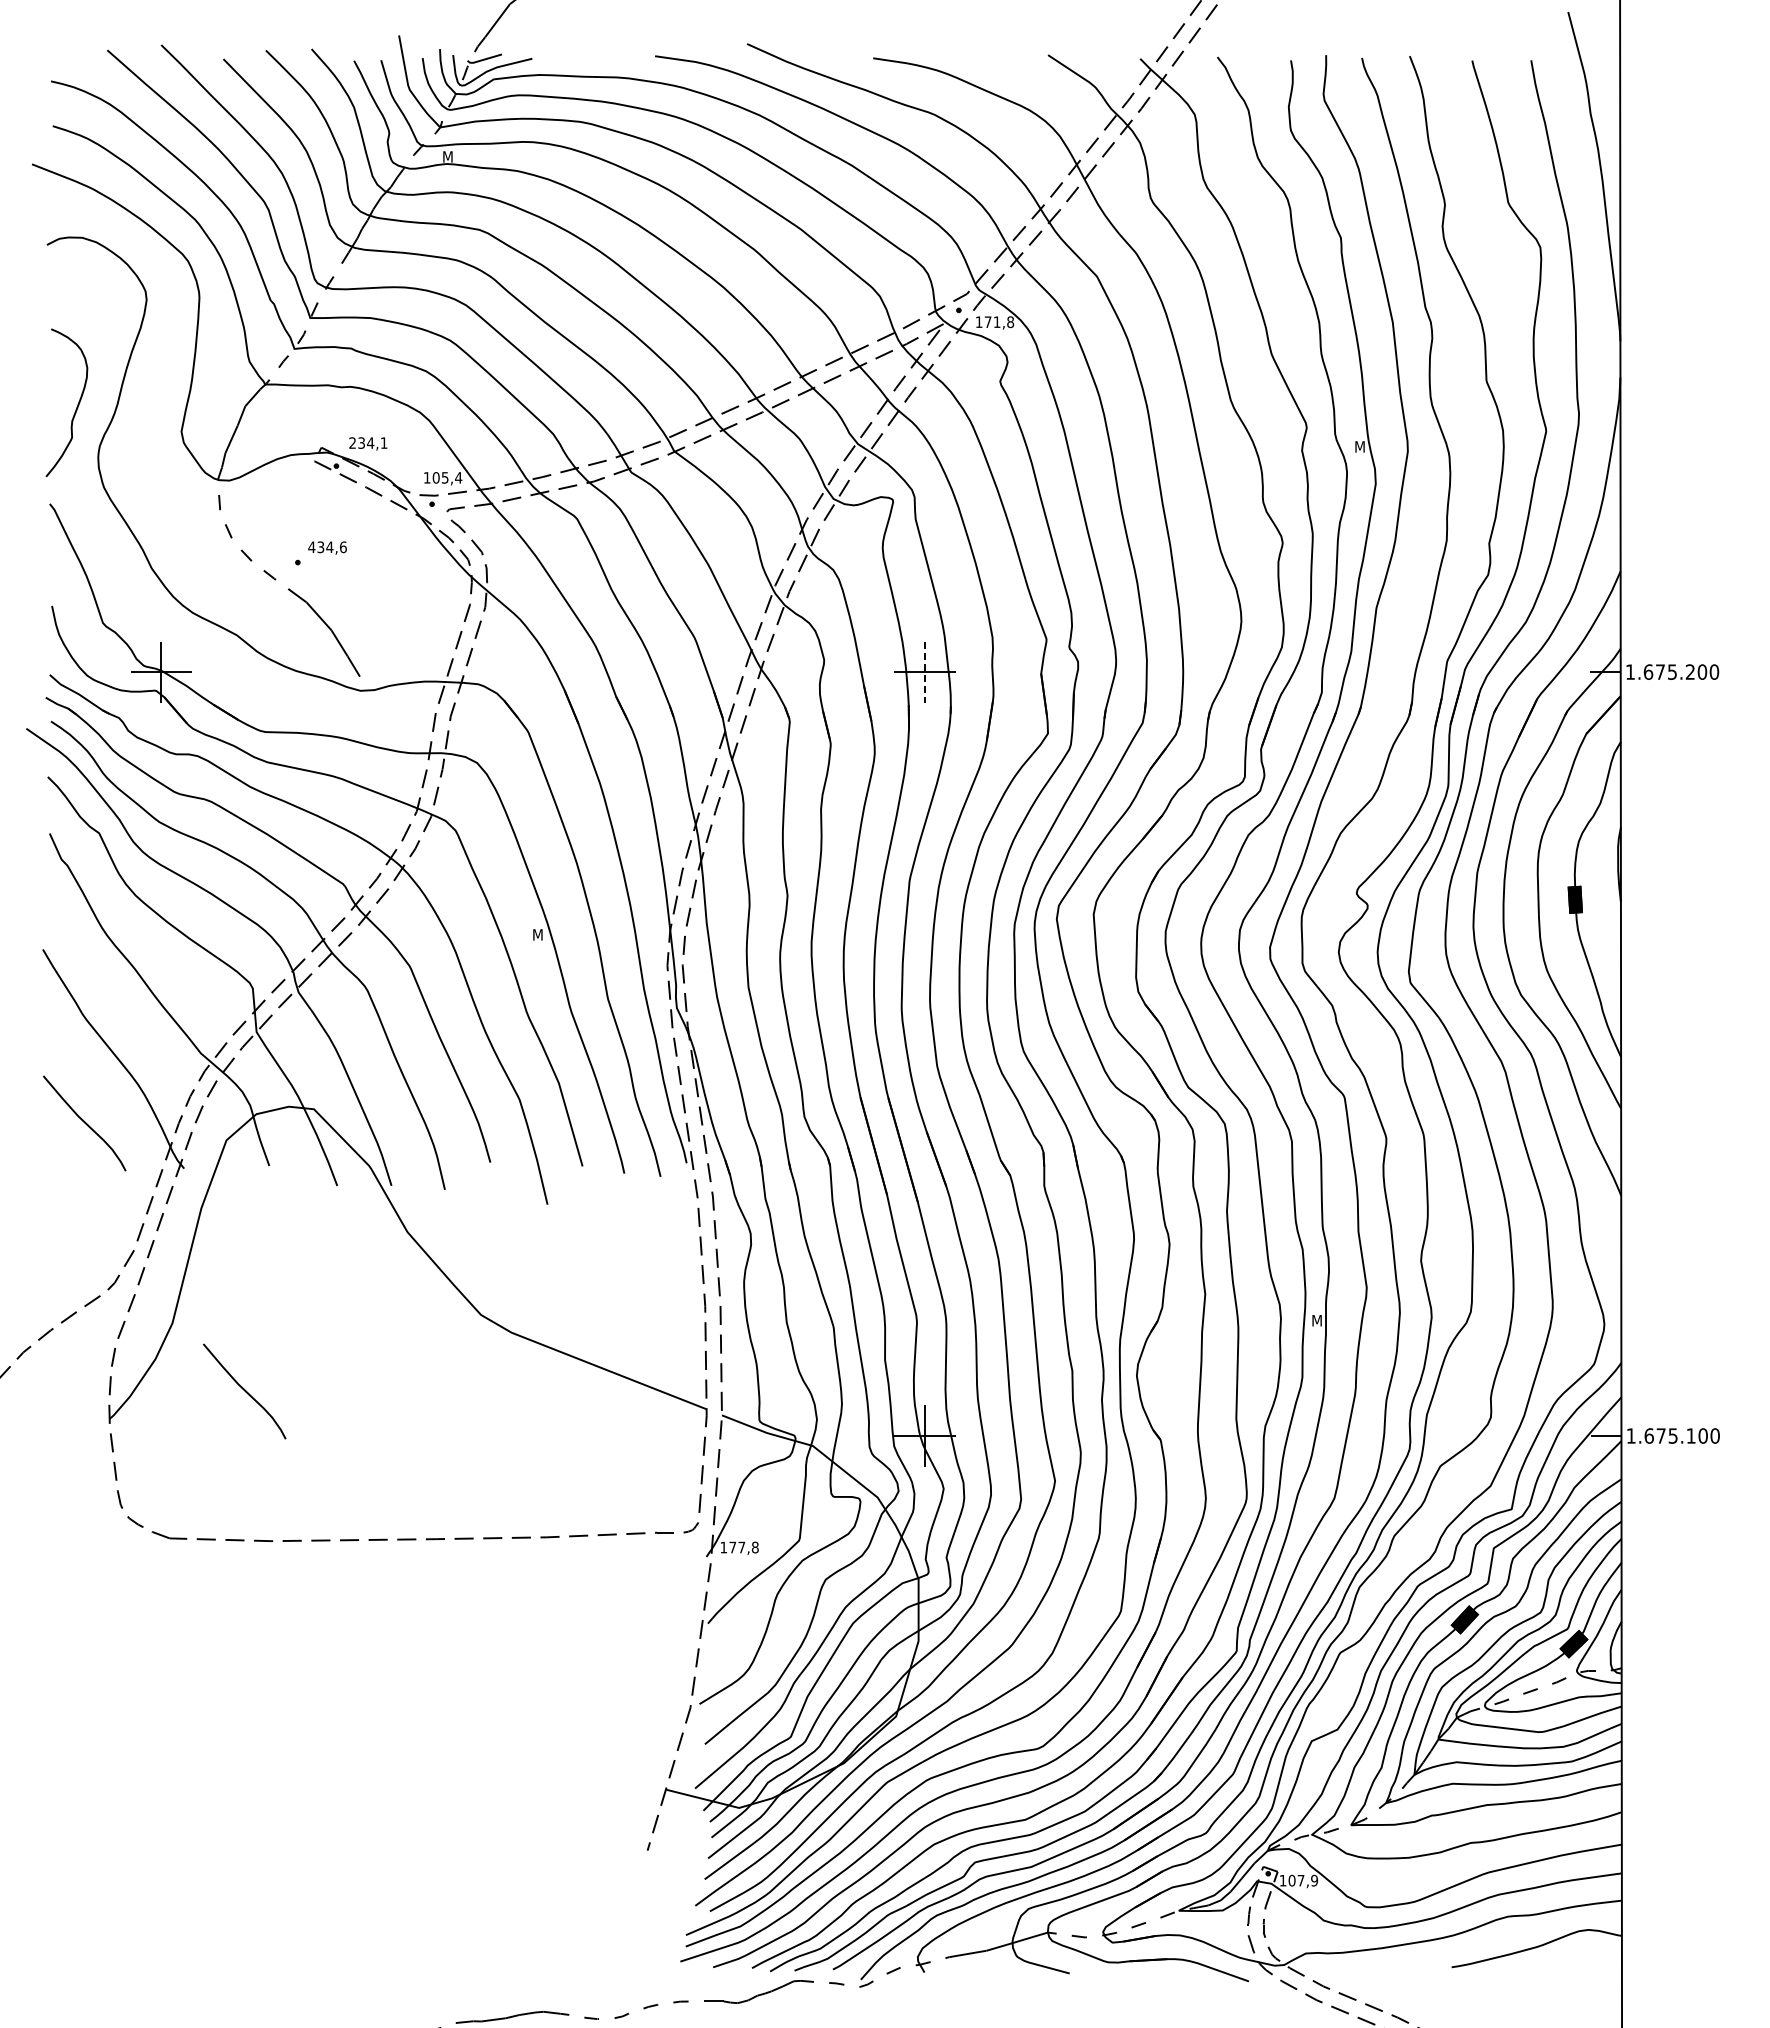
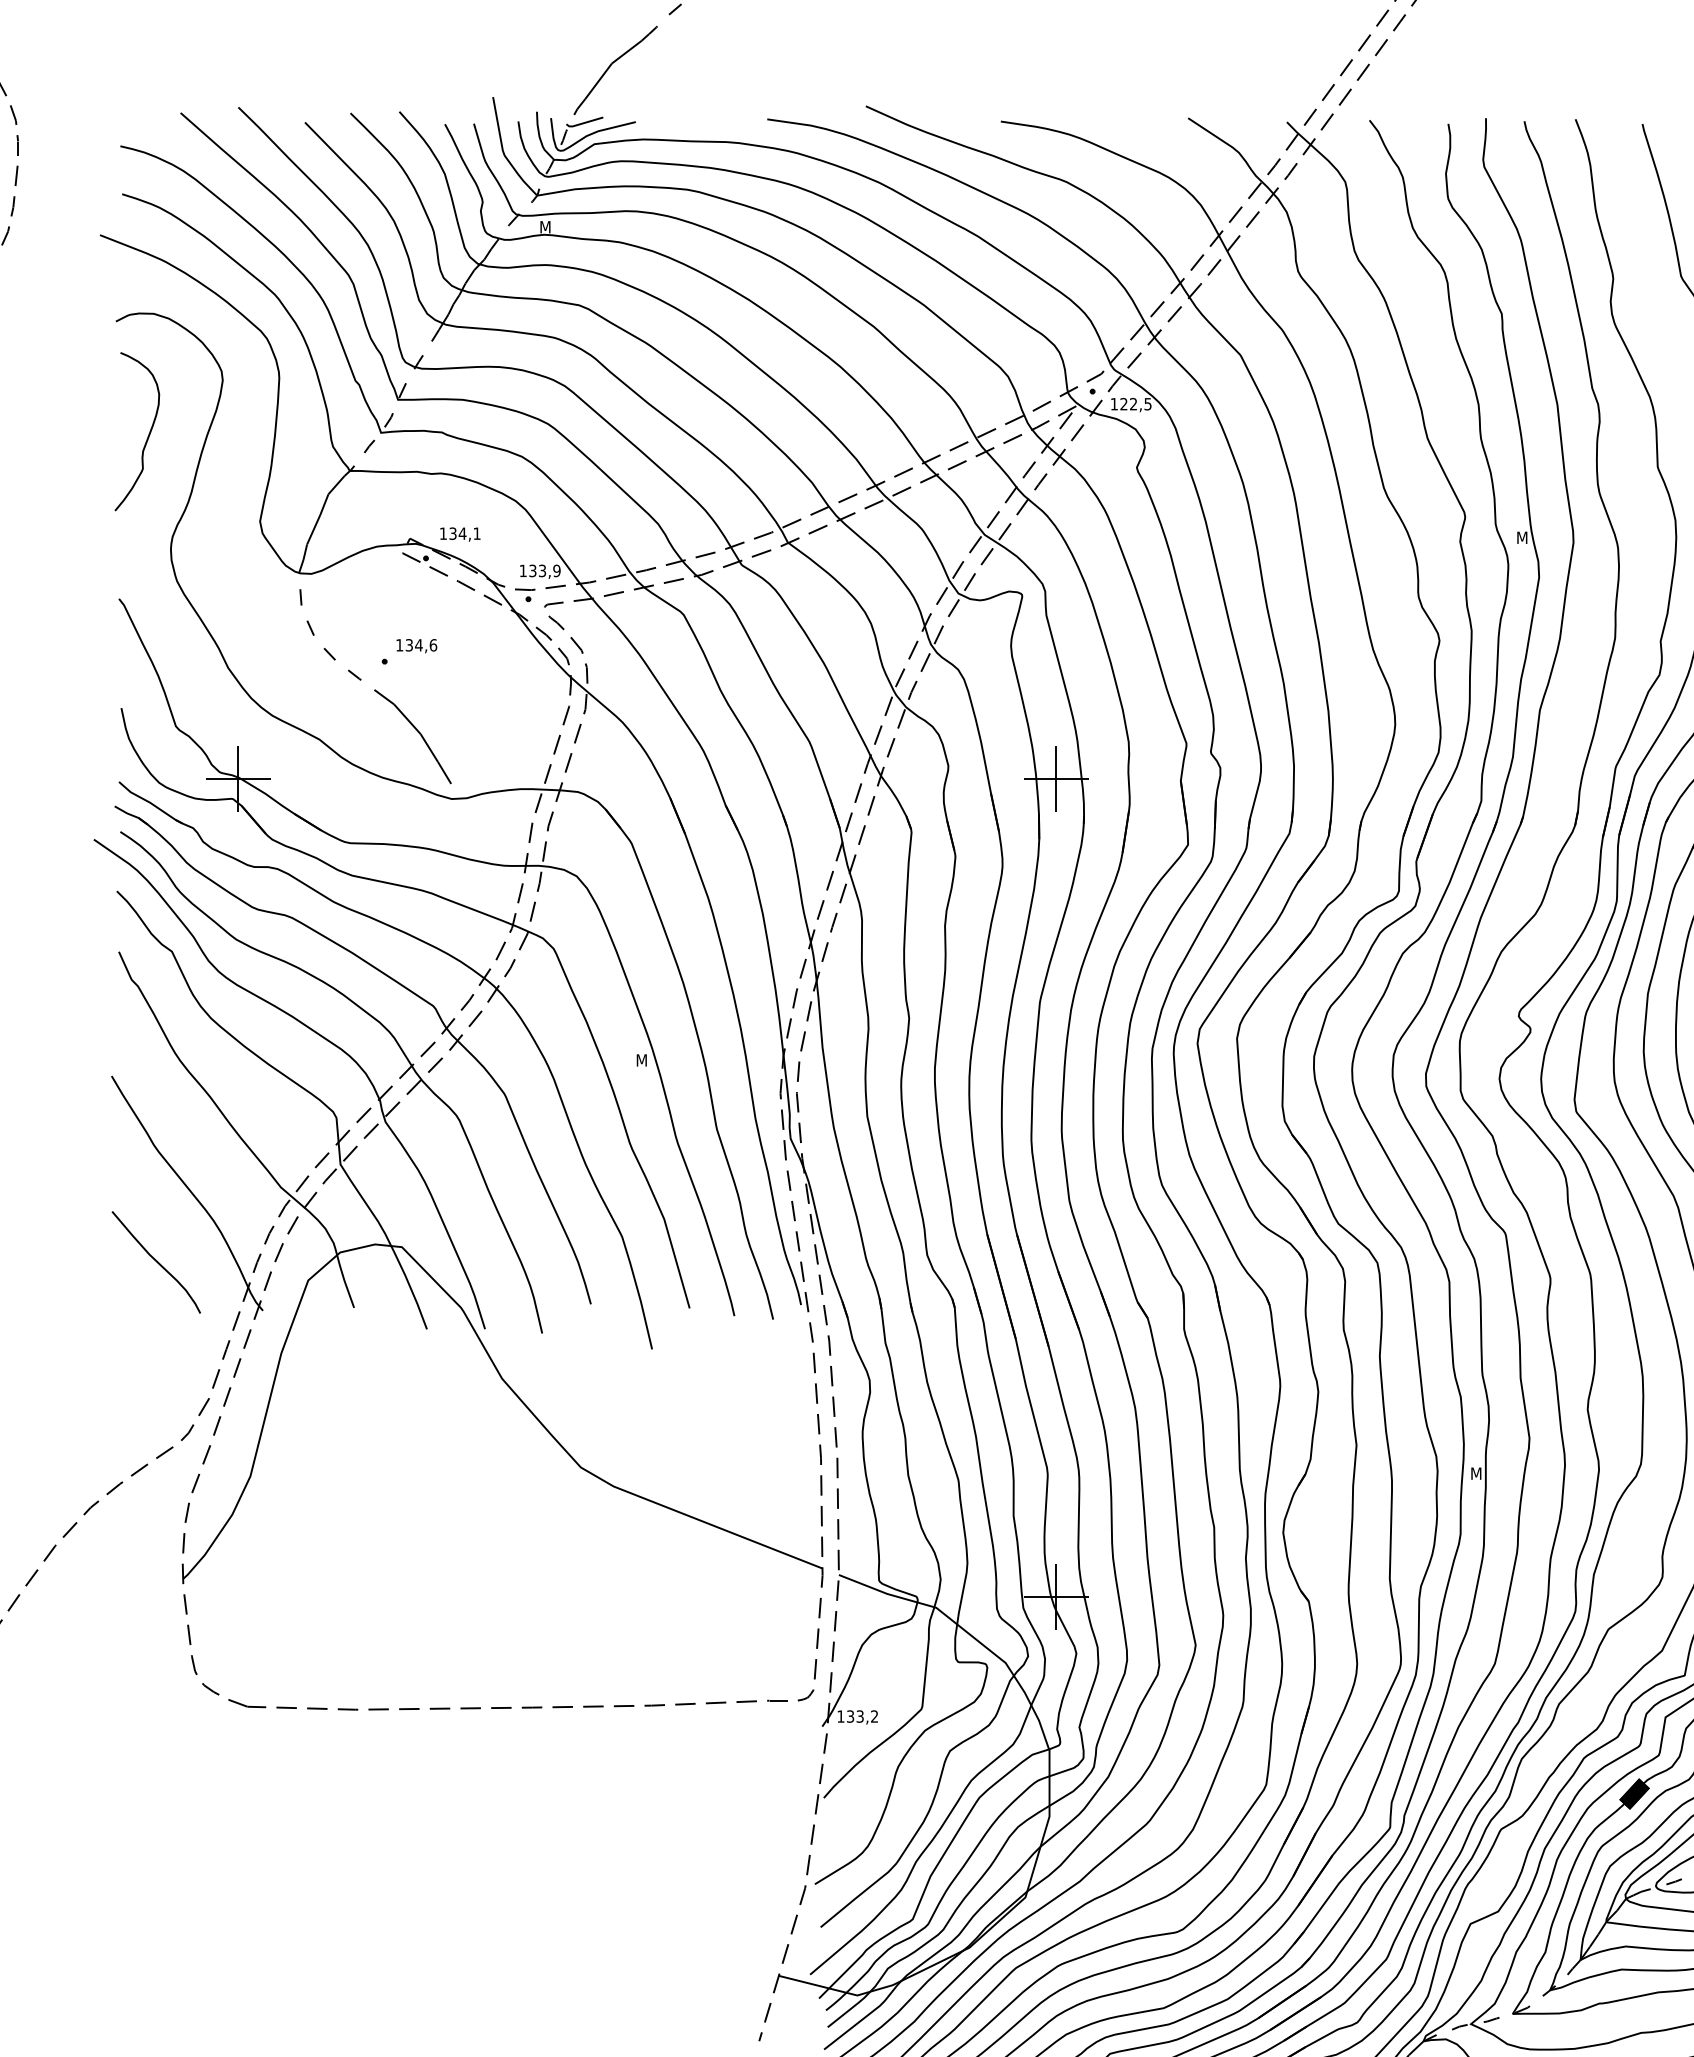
text: (999, 321) -> (1136, 403), 171,8 -> 122,5
curve: (76, 406) -> (147, 435), moved
text: (352, 442) -> (443, 533), 234,1 -> 134,1
text: (447, 477) -> (544, 570), 105,4 -> 133,9
text: (311, 546) -> (399, 644), 434,6 -> 134,6
line: (925, 672) -> (1056, 779), dashed -> solid
curve: (244, 1391) -> (327, 1549), removed
text: (743, 1547) -> (861, 1716), 177,8 -> 133,2

